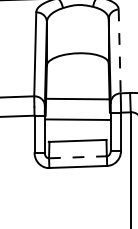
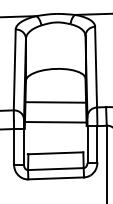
line: (119, 51) -> (95, 67), dashed -> solid
line: (77, 98) -> (55, 101), moved
line: (77, 119) -> (55, 122), moved
line: (77, 157) -> (55, 169), dashed -> solid

